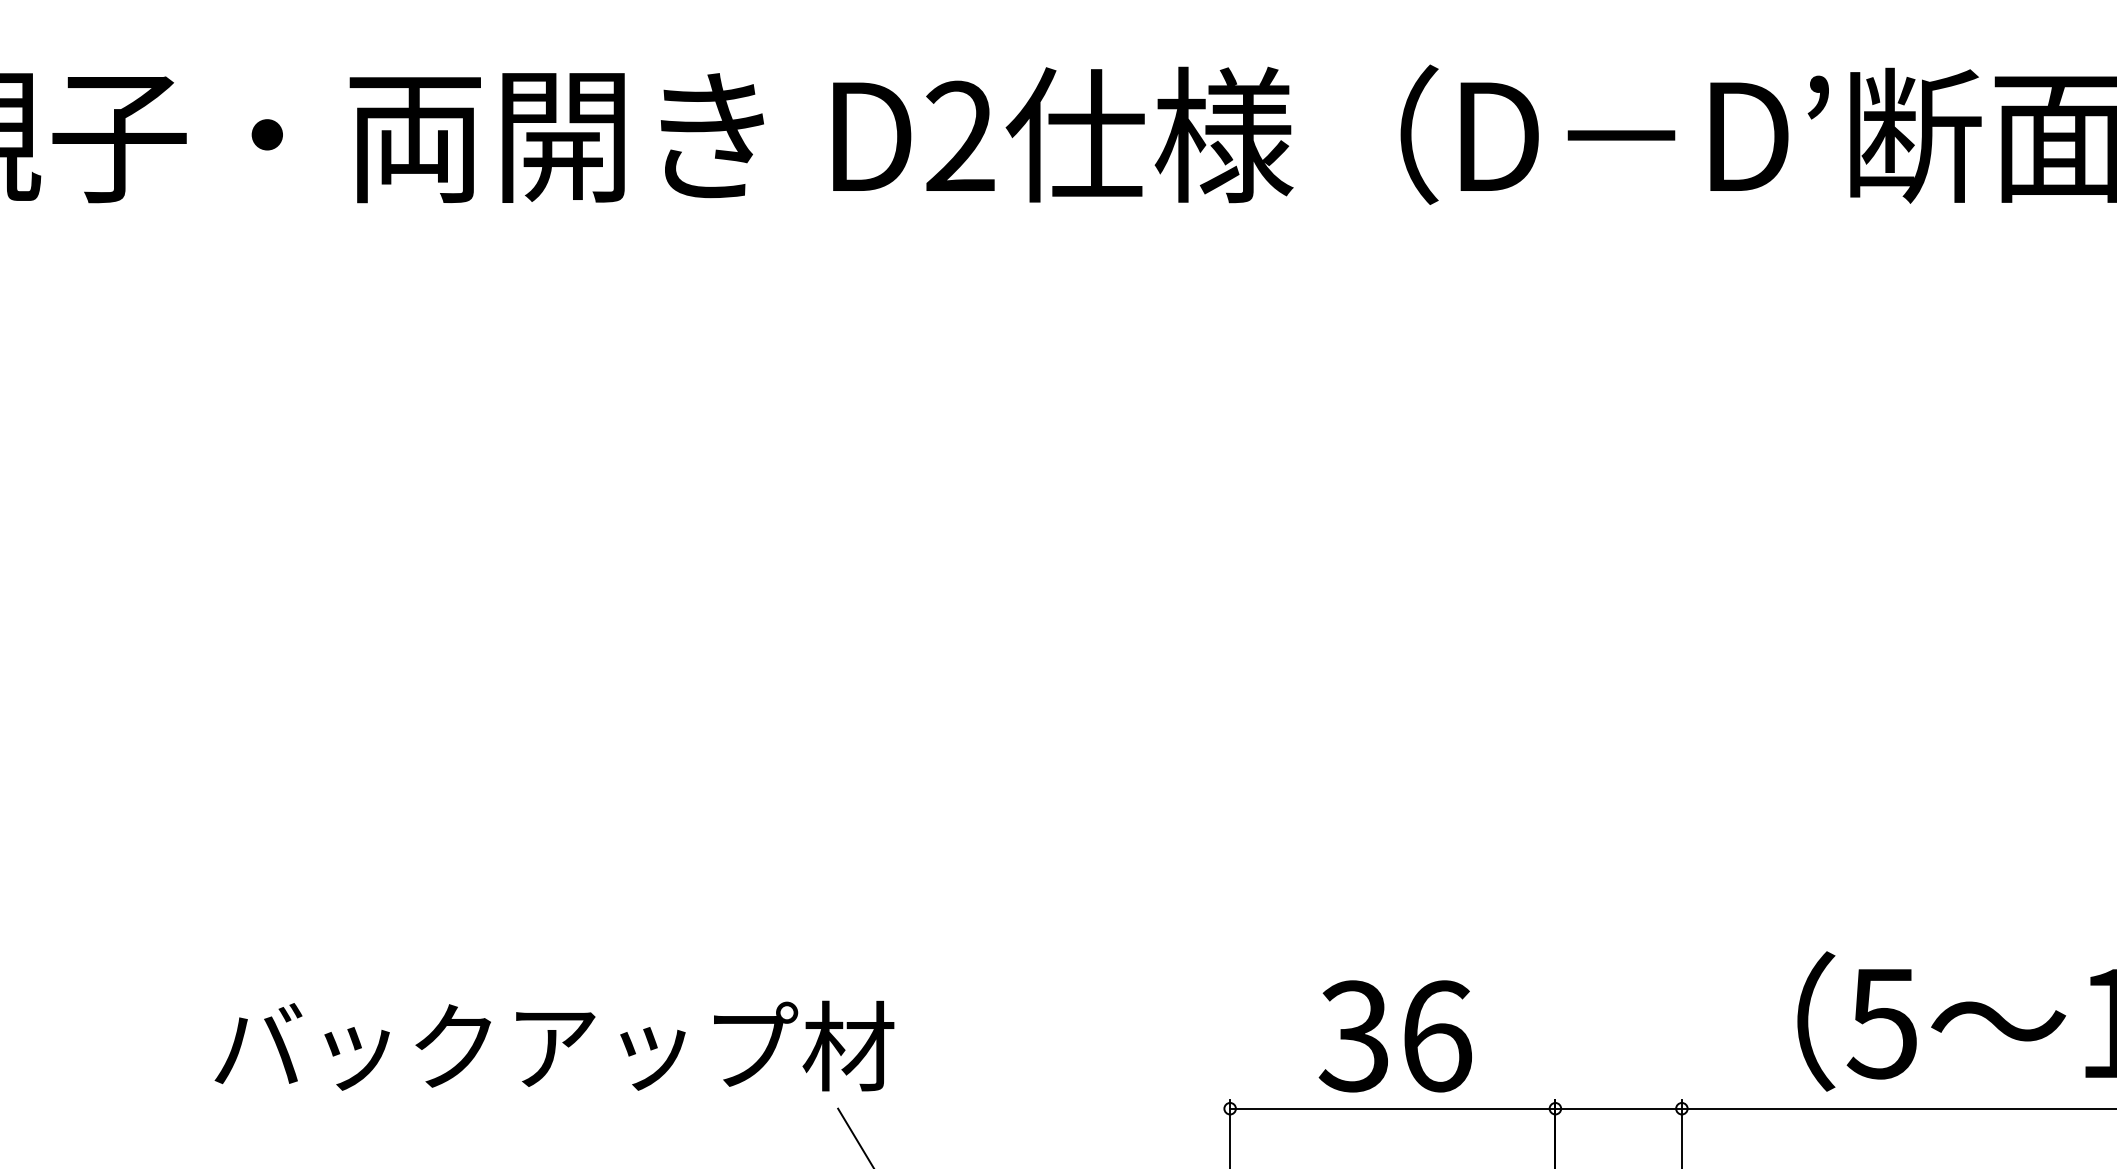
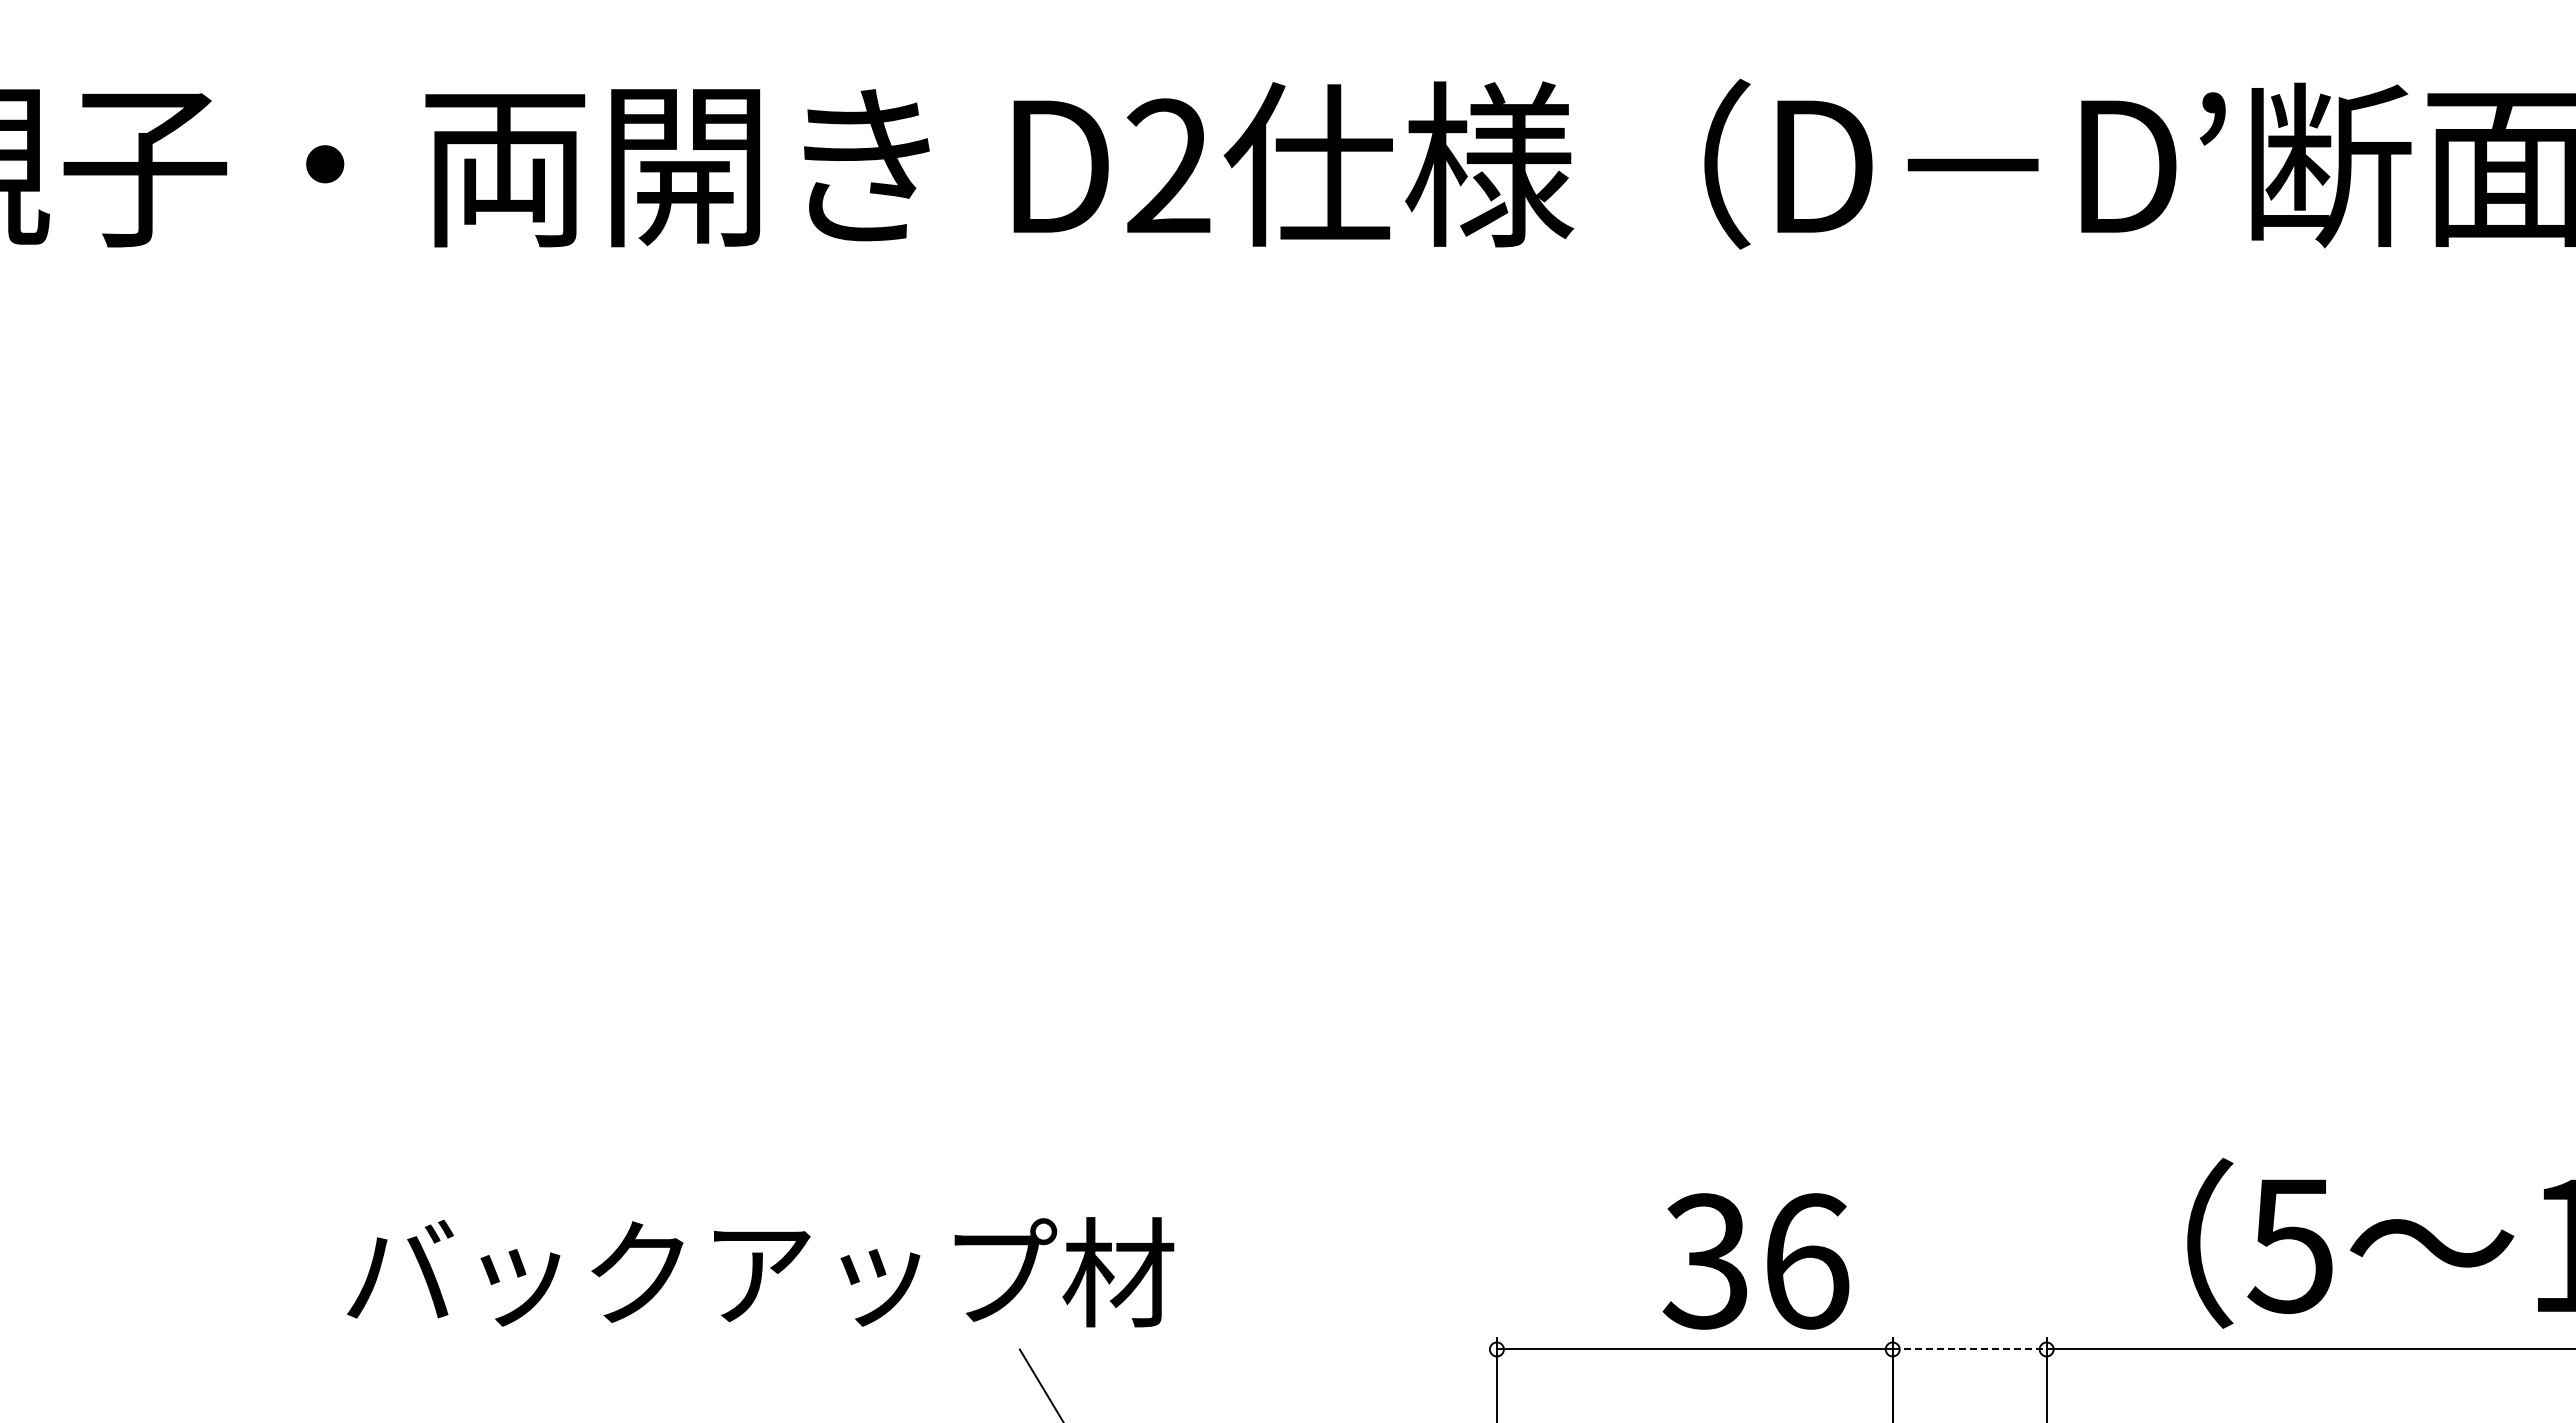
text: (1394, 1036) -> (1755, 1261), moved
text: (554, 1046) -> (760, 1272), moved
line: (1618, 1108) -> (1969, 1349), solid -> dashed

